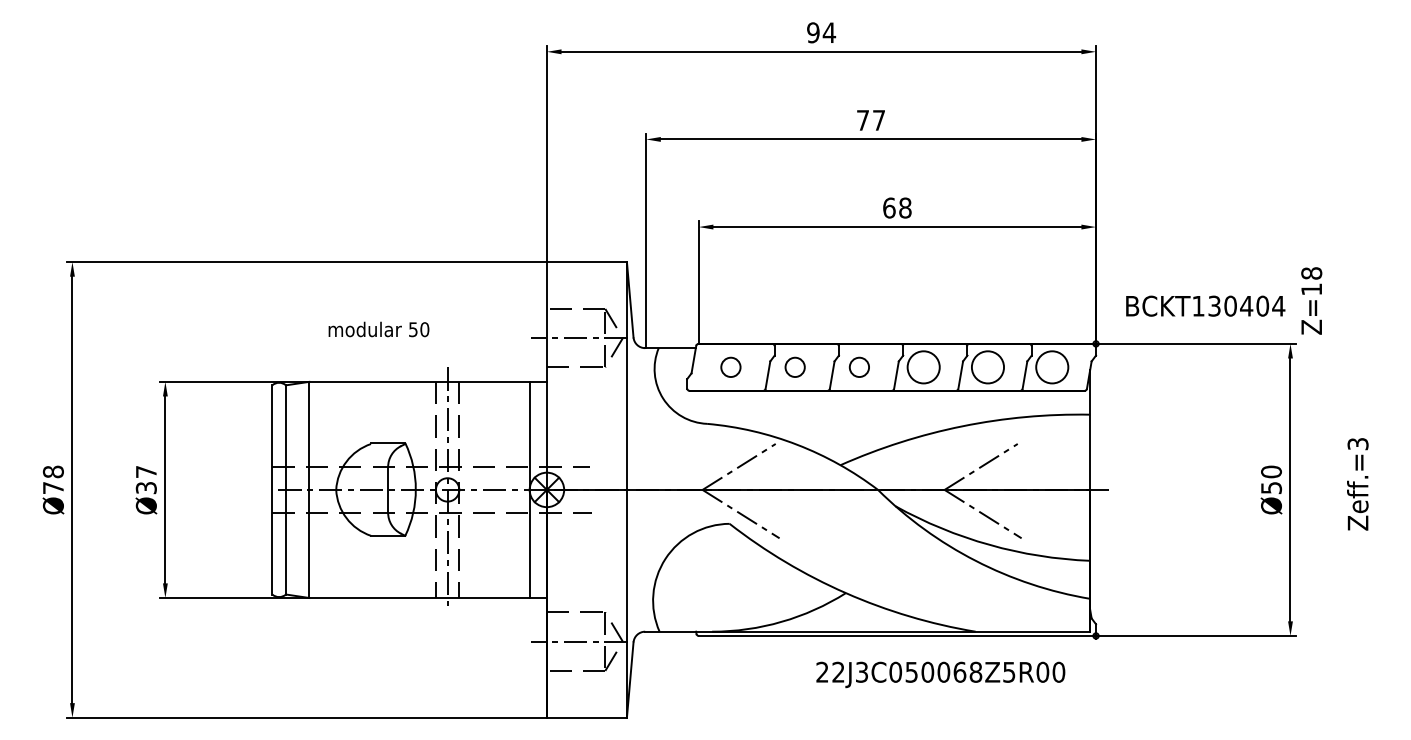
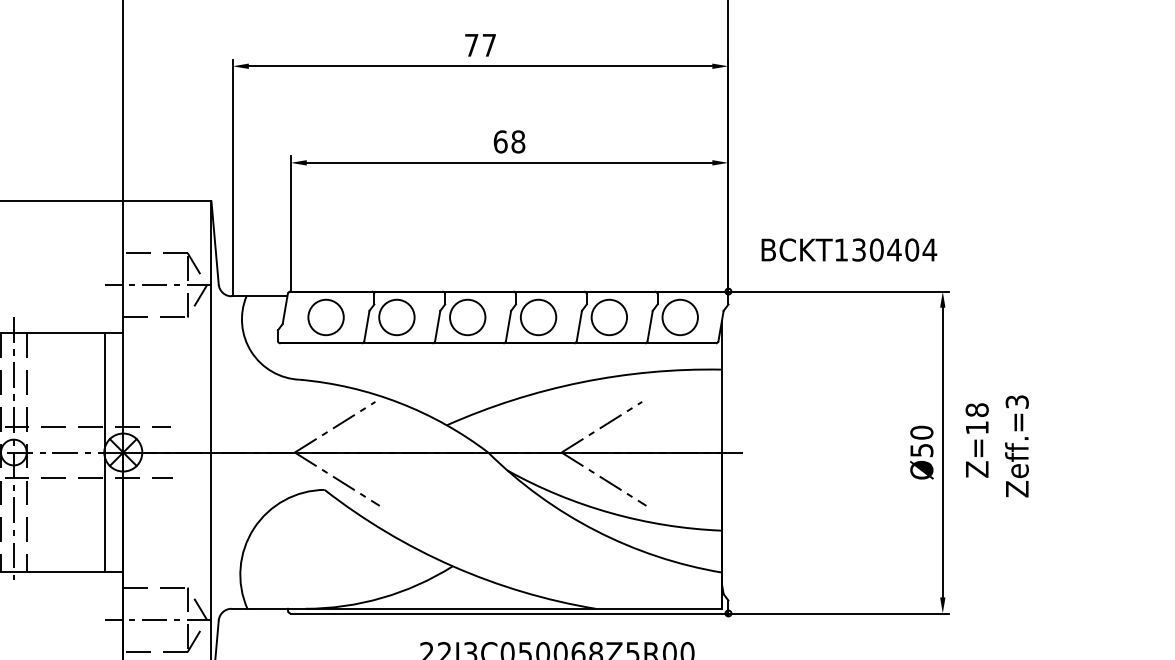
text: (1311, 300) -> (976, 439), moved
circle: (730, 367) -> (325, 317), size x1.67
circle: (795, 367) -> (397, 317), size x1.67
circle: (859, 367) -> (467, 317), size x1.67

